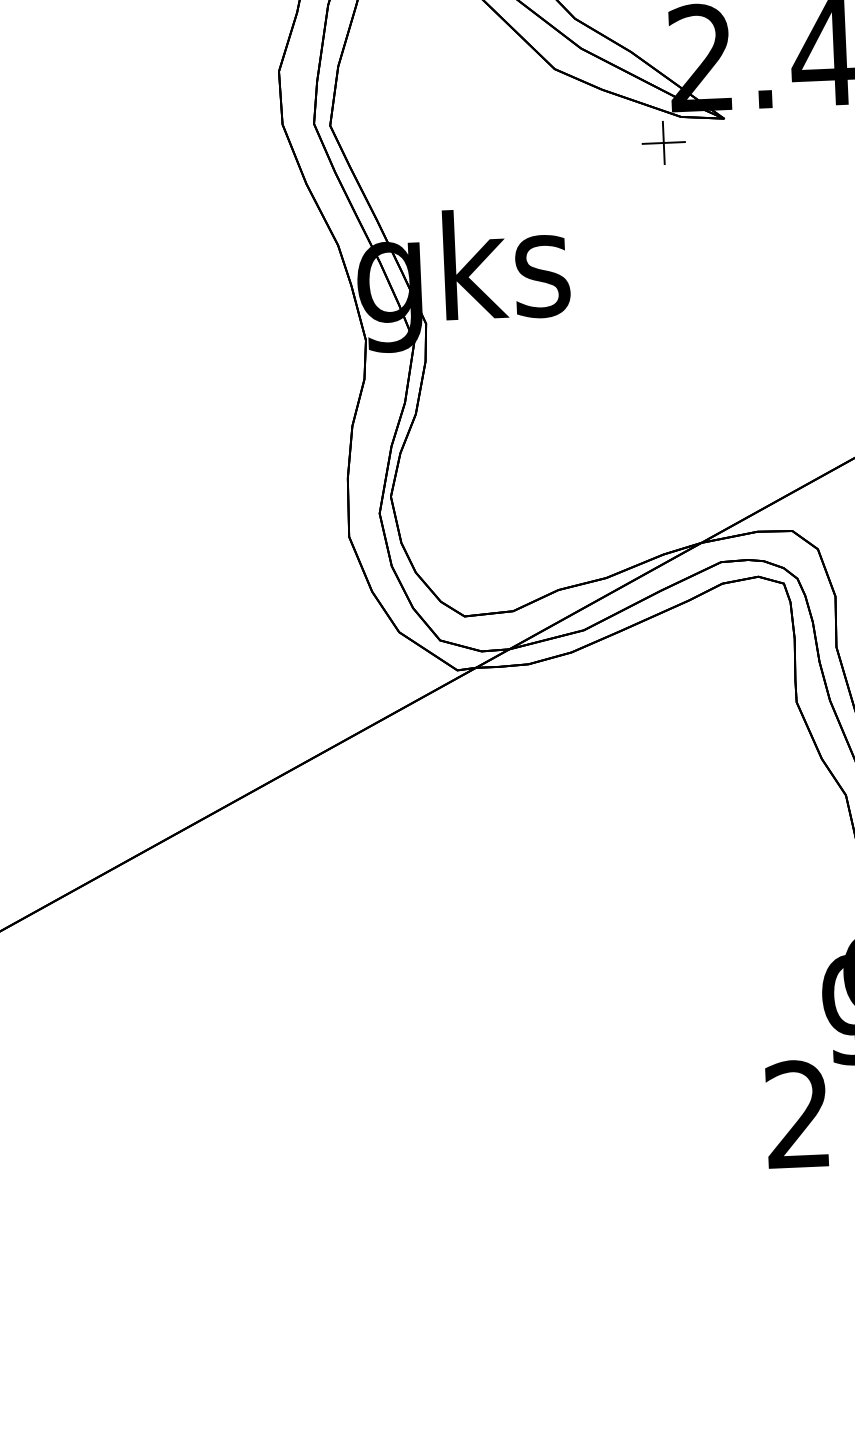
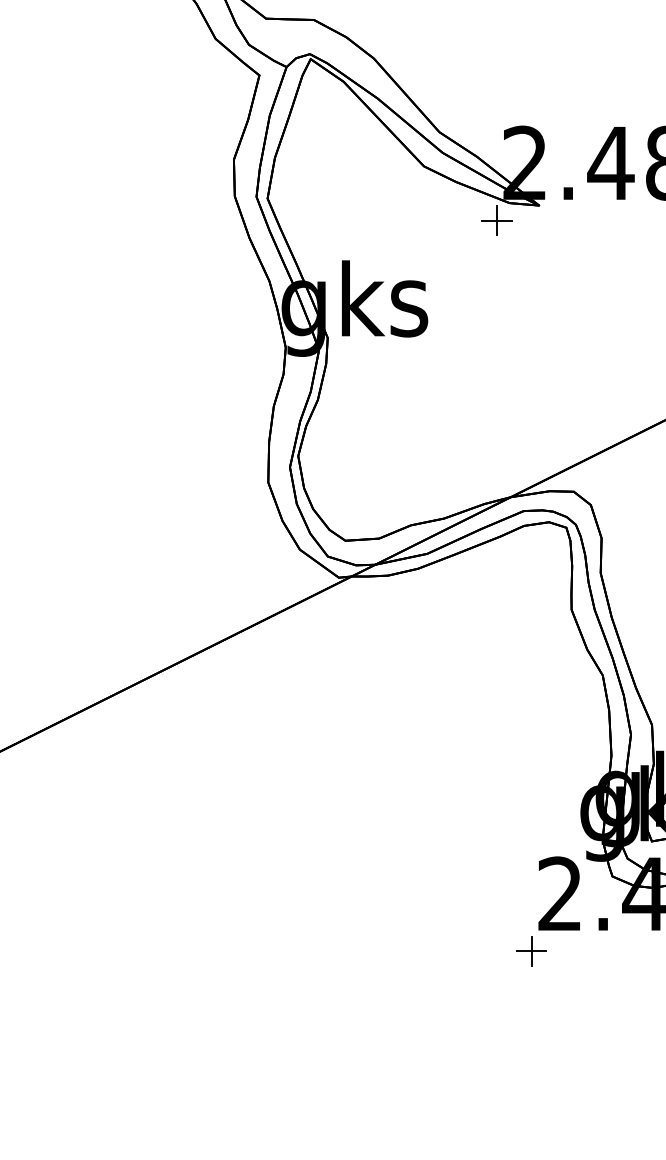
part: (760, 1199) -> (531, 951), added

